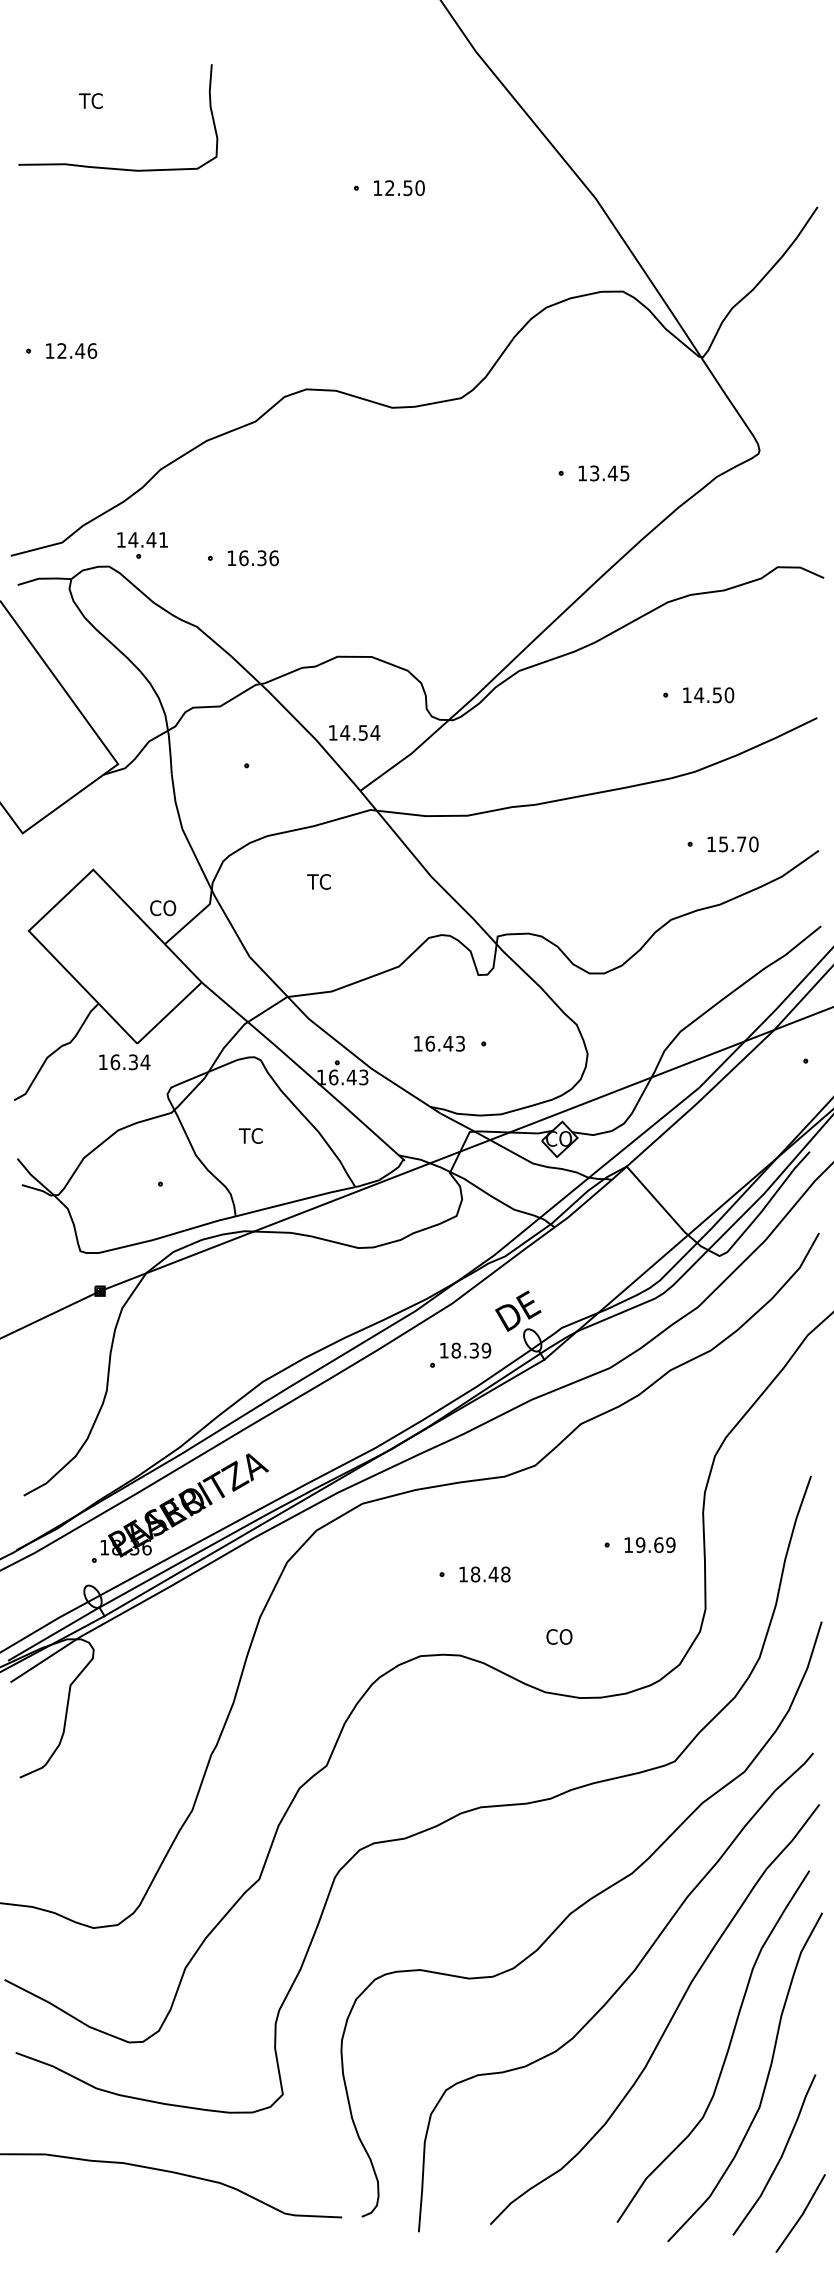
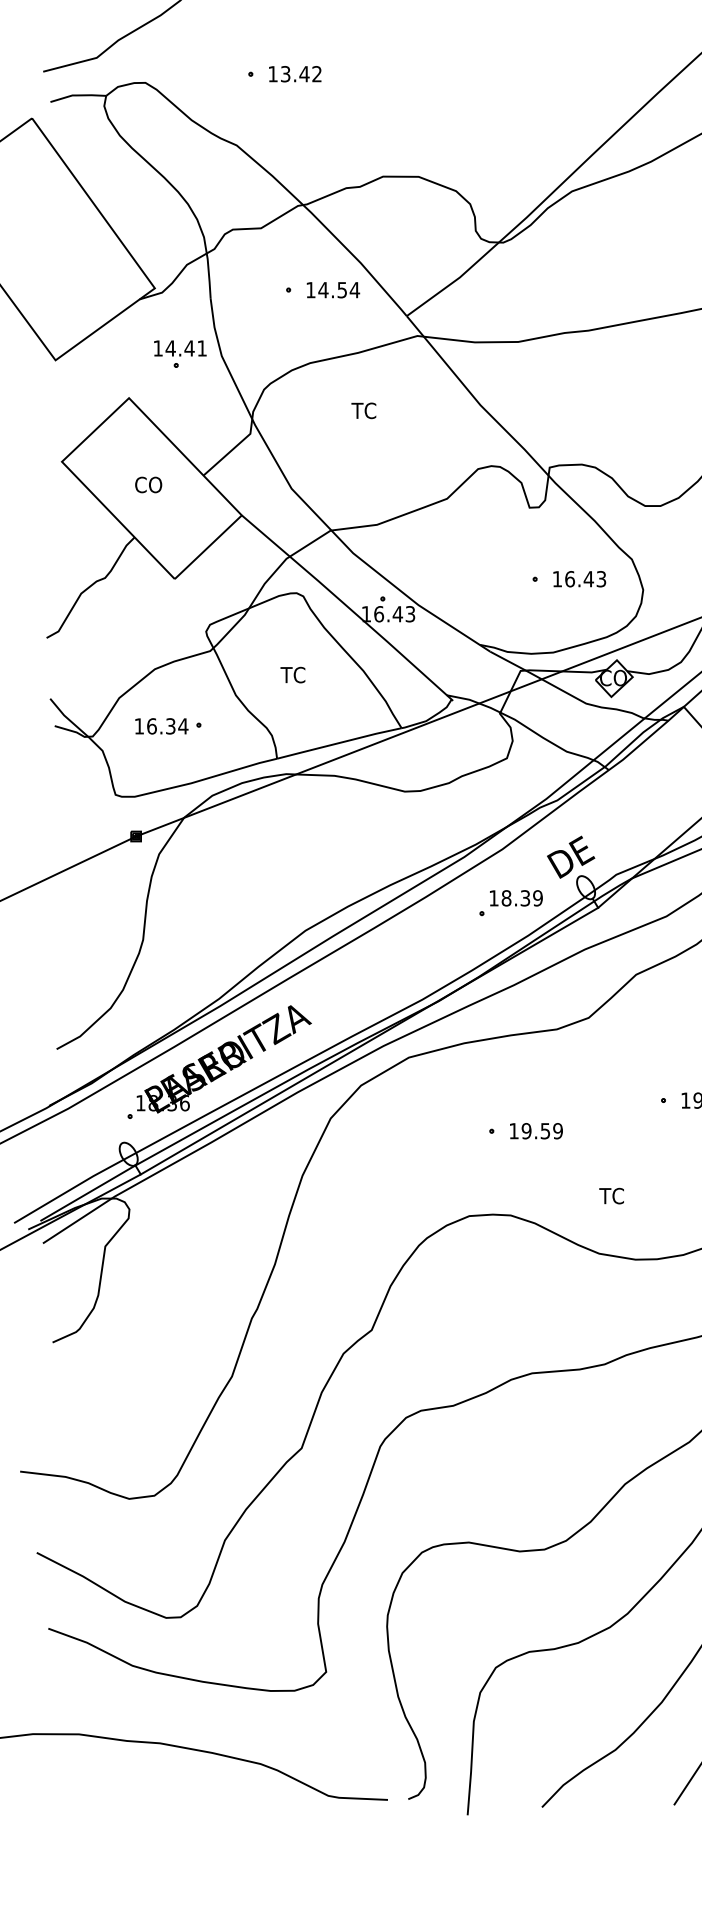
part: (142, 545) -> (180, 354), moved
text: (258, 558) -> (300, 74), 16.36 -> 13.42
text: (354, 732) -> (333, 289), moved
text: (163, 908) -> (149, 485), moved
text: (439, 1043) -> (579, 578), moved
text: (124, 1062) -> (161, 726), moved
text: (490, 1574) -> (542, 1131), 18.48 -> 19.59
text: (558, 1636) -> (612, 1195), CO -> TC

